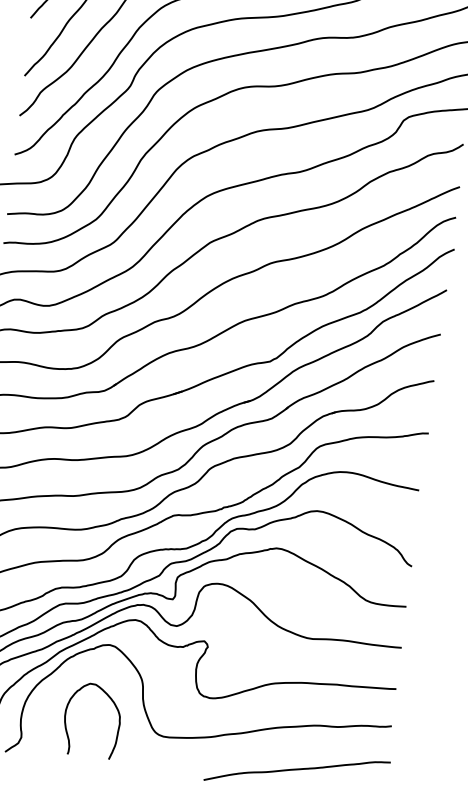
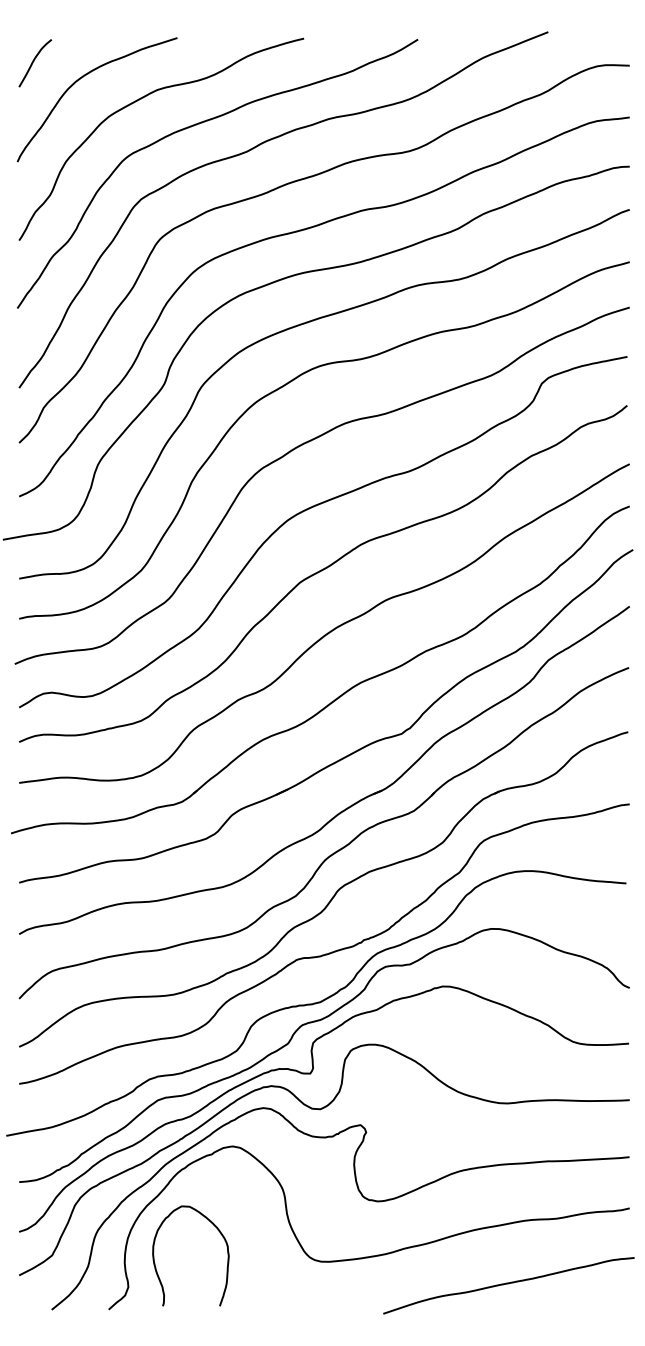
curve: (66, 722) -> (155, 1263), moved

